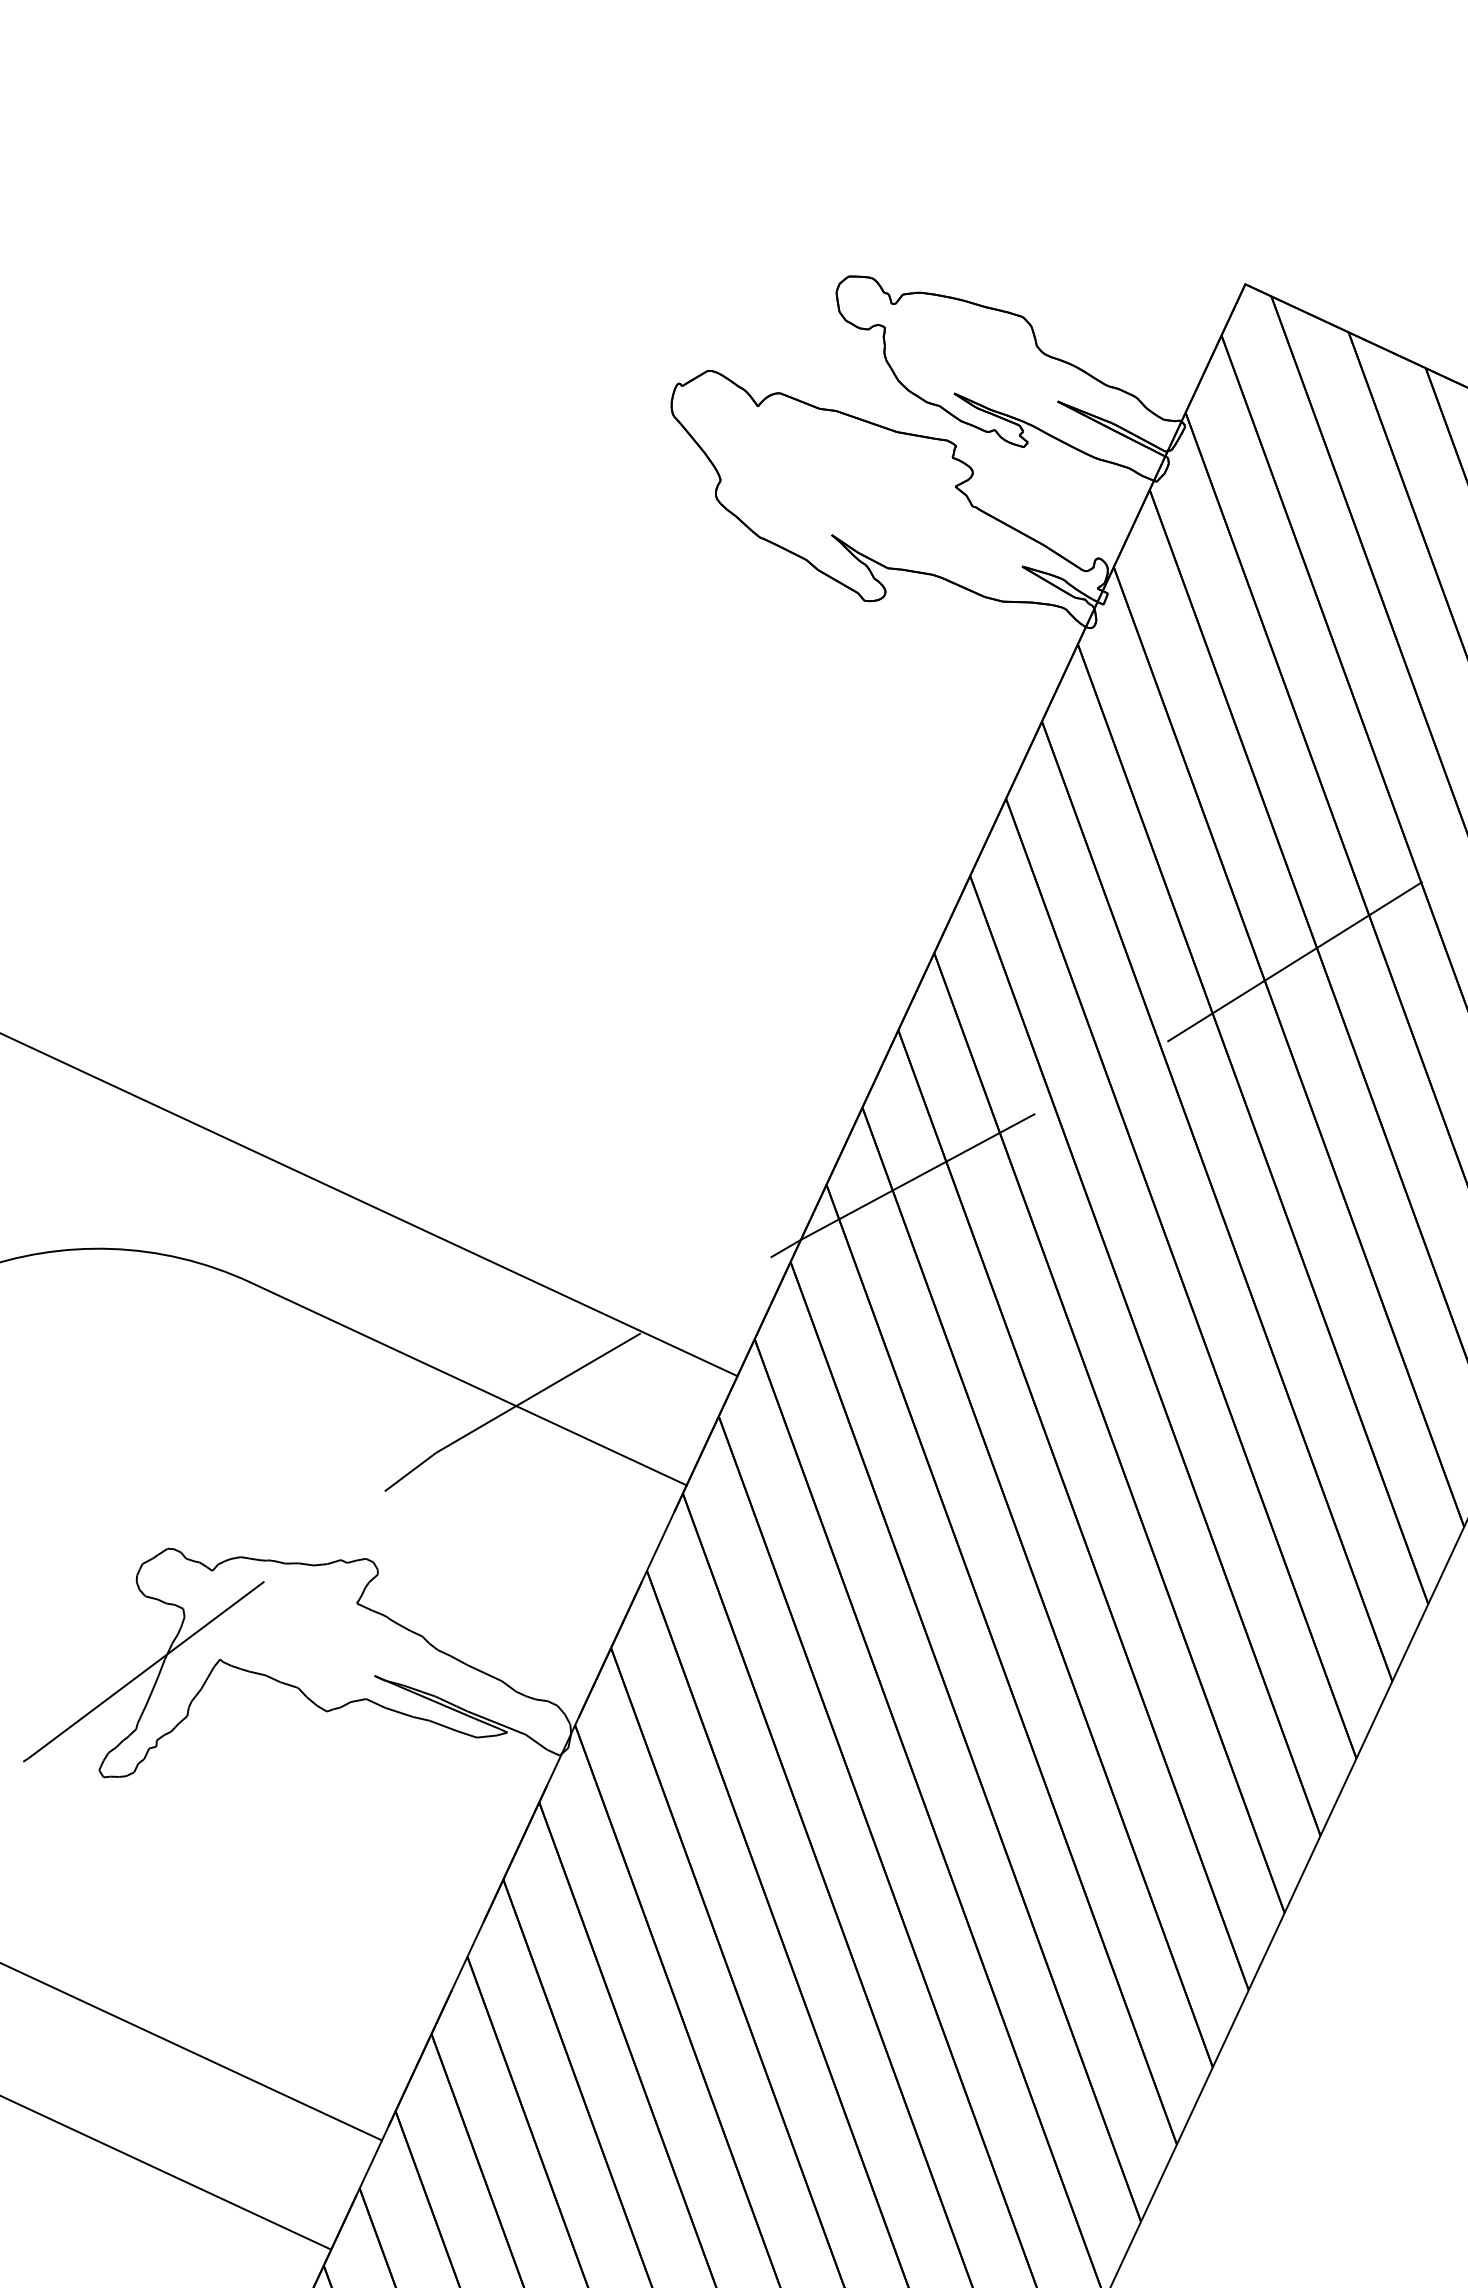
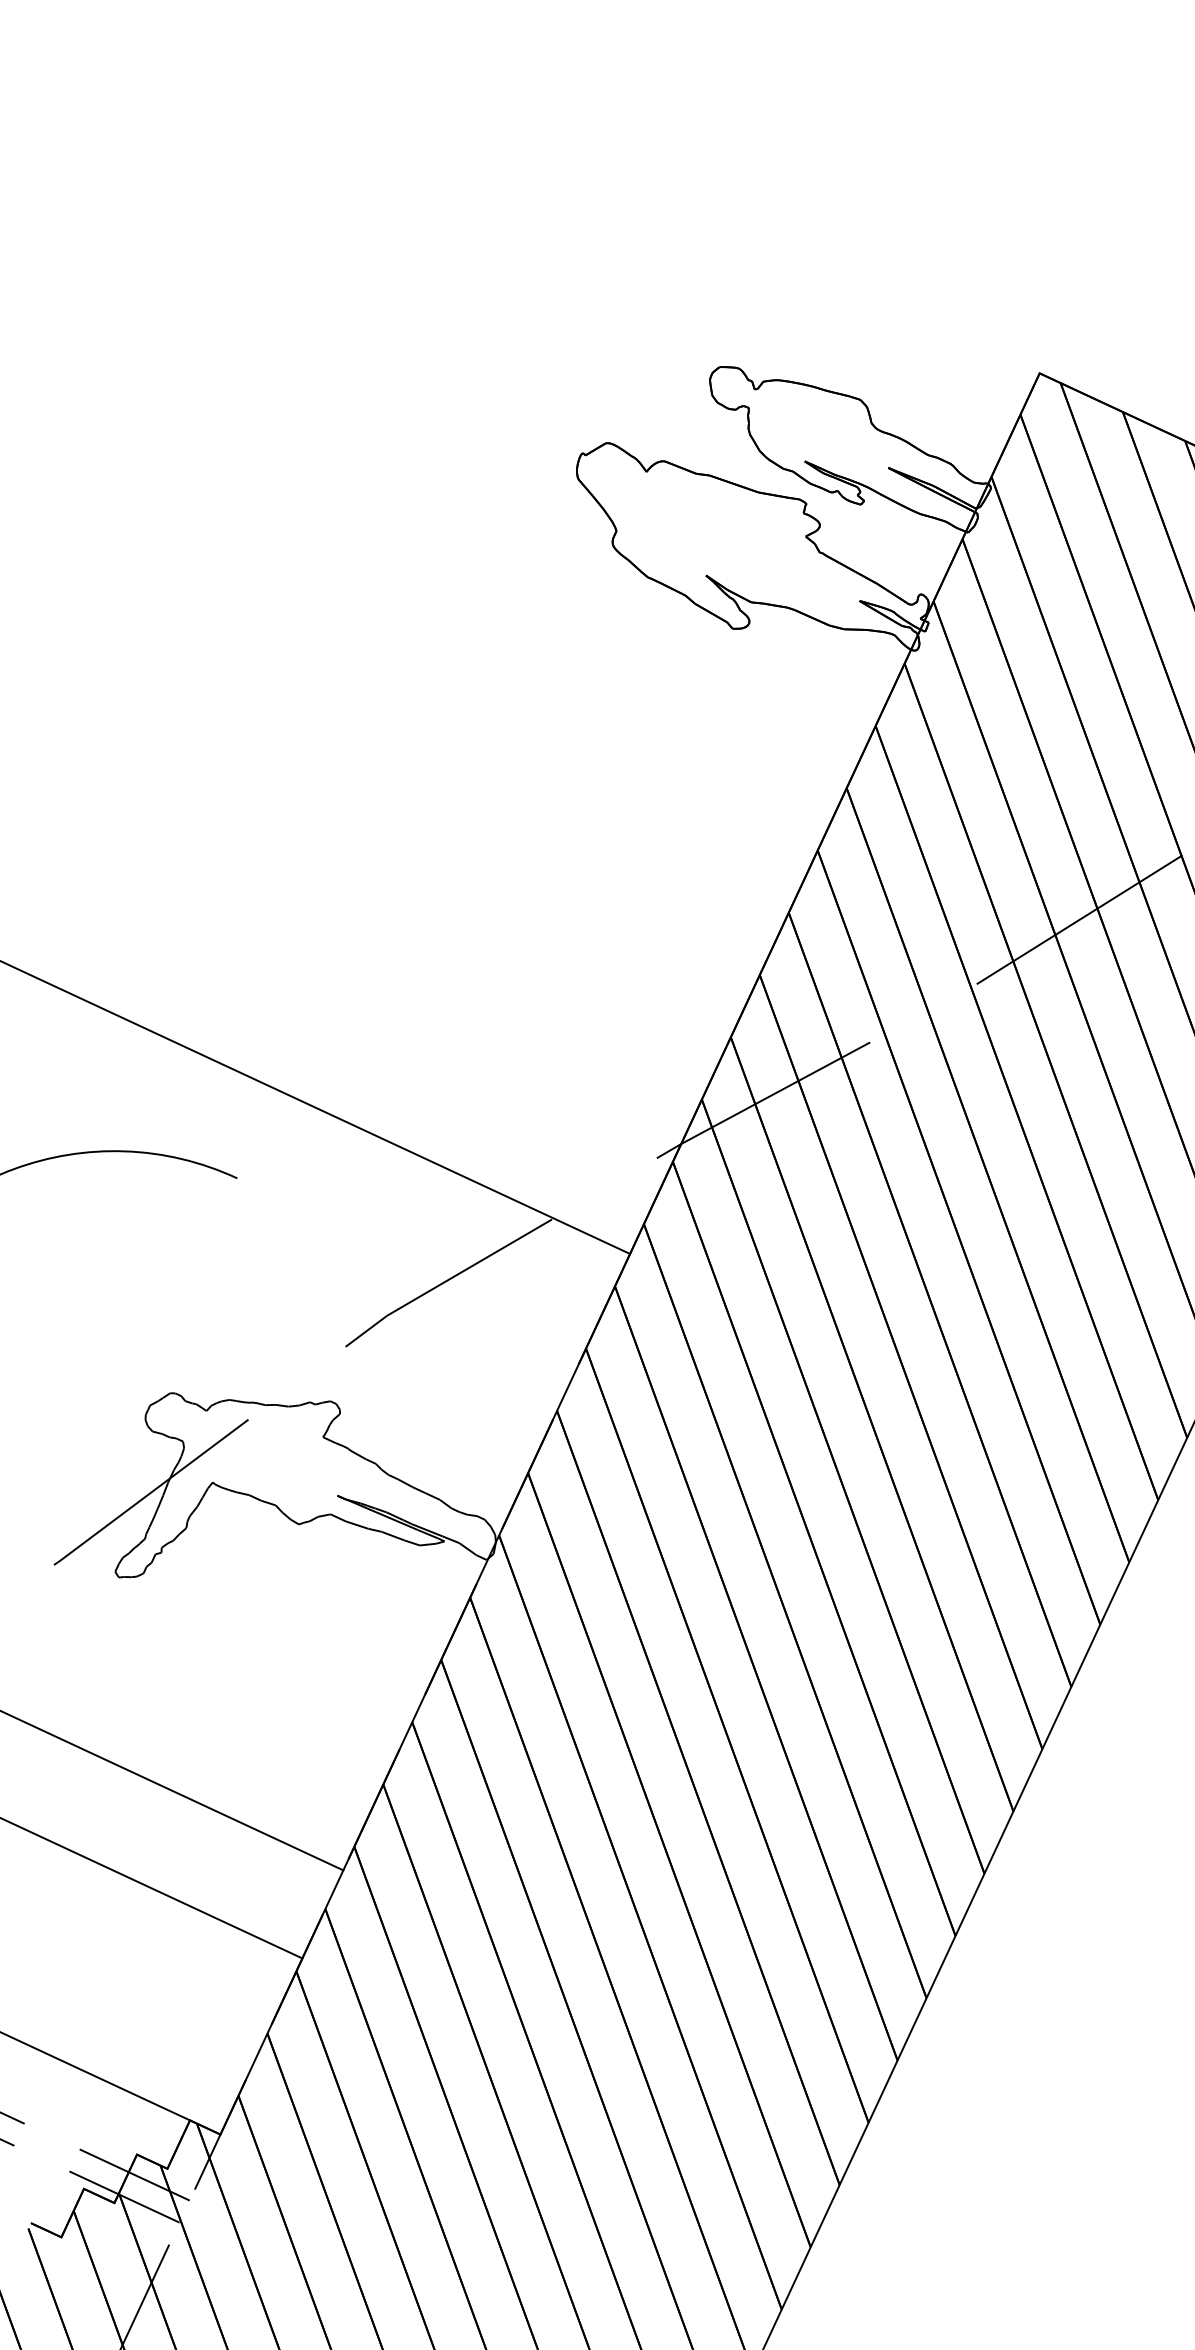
line: (468, 1384) -> (413, 1260), removed

